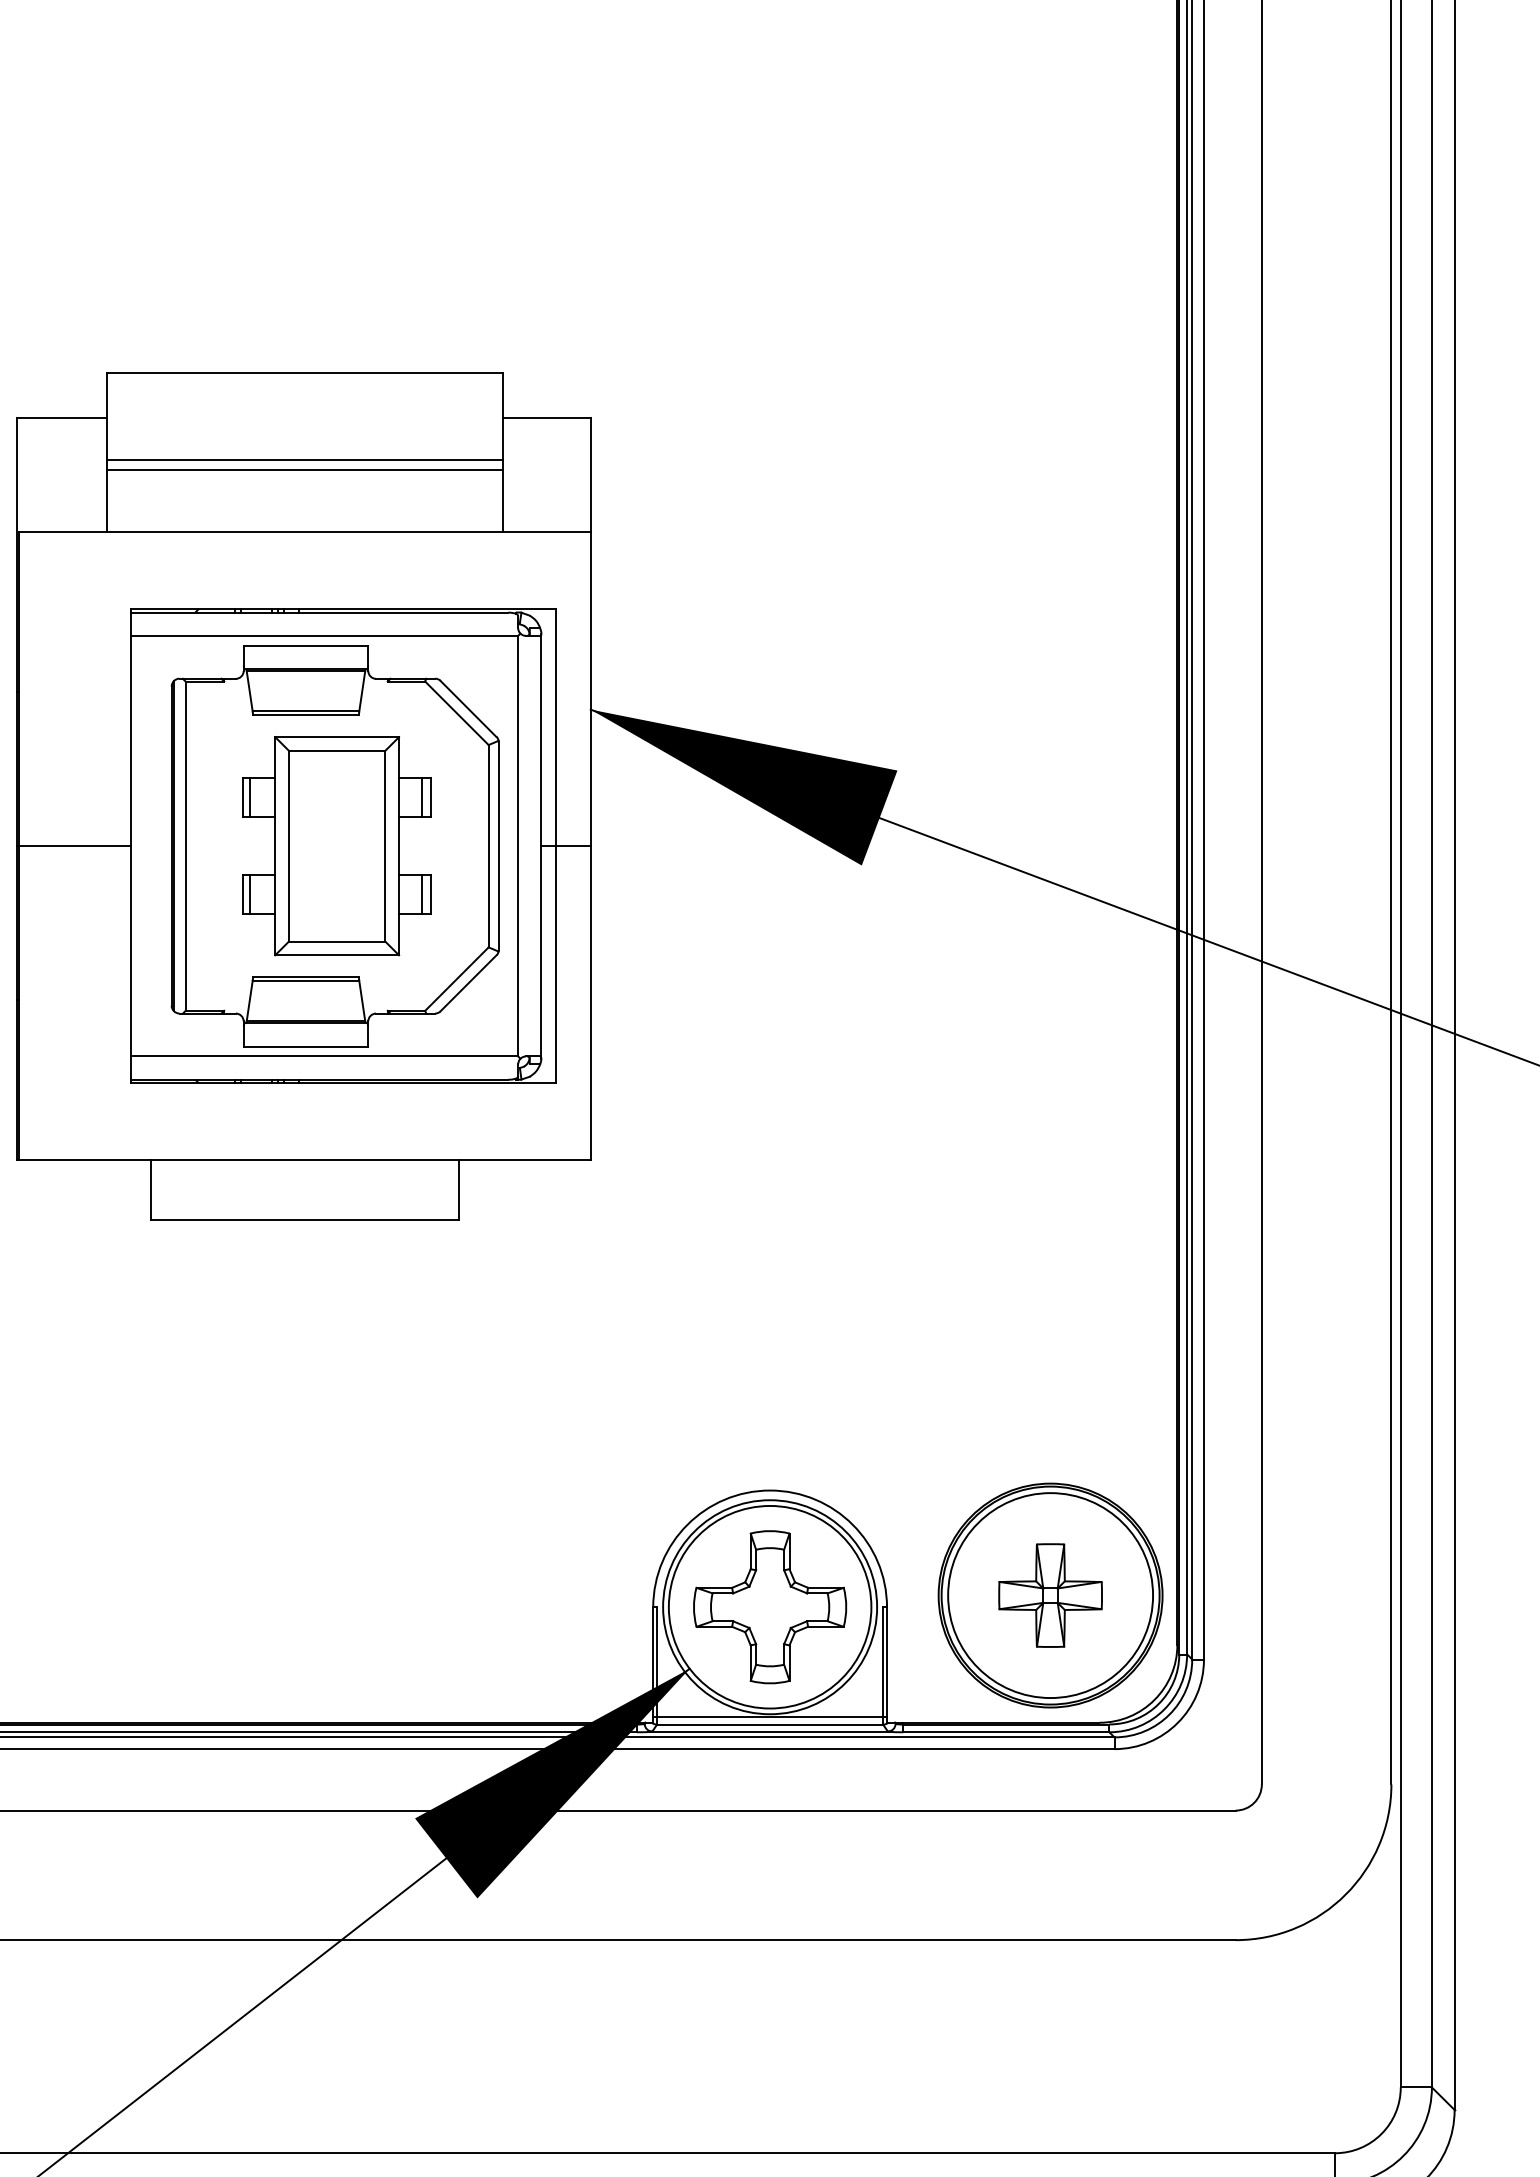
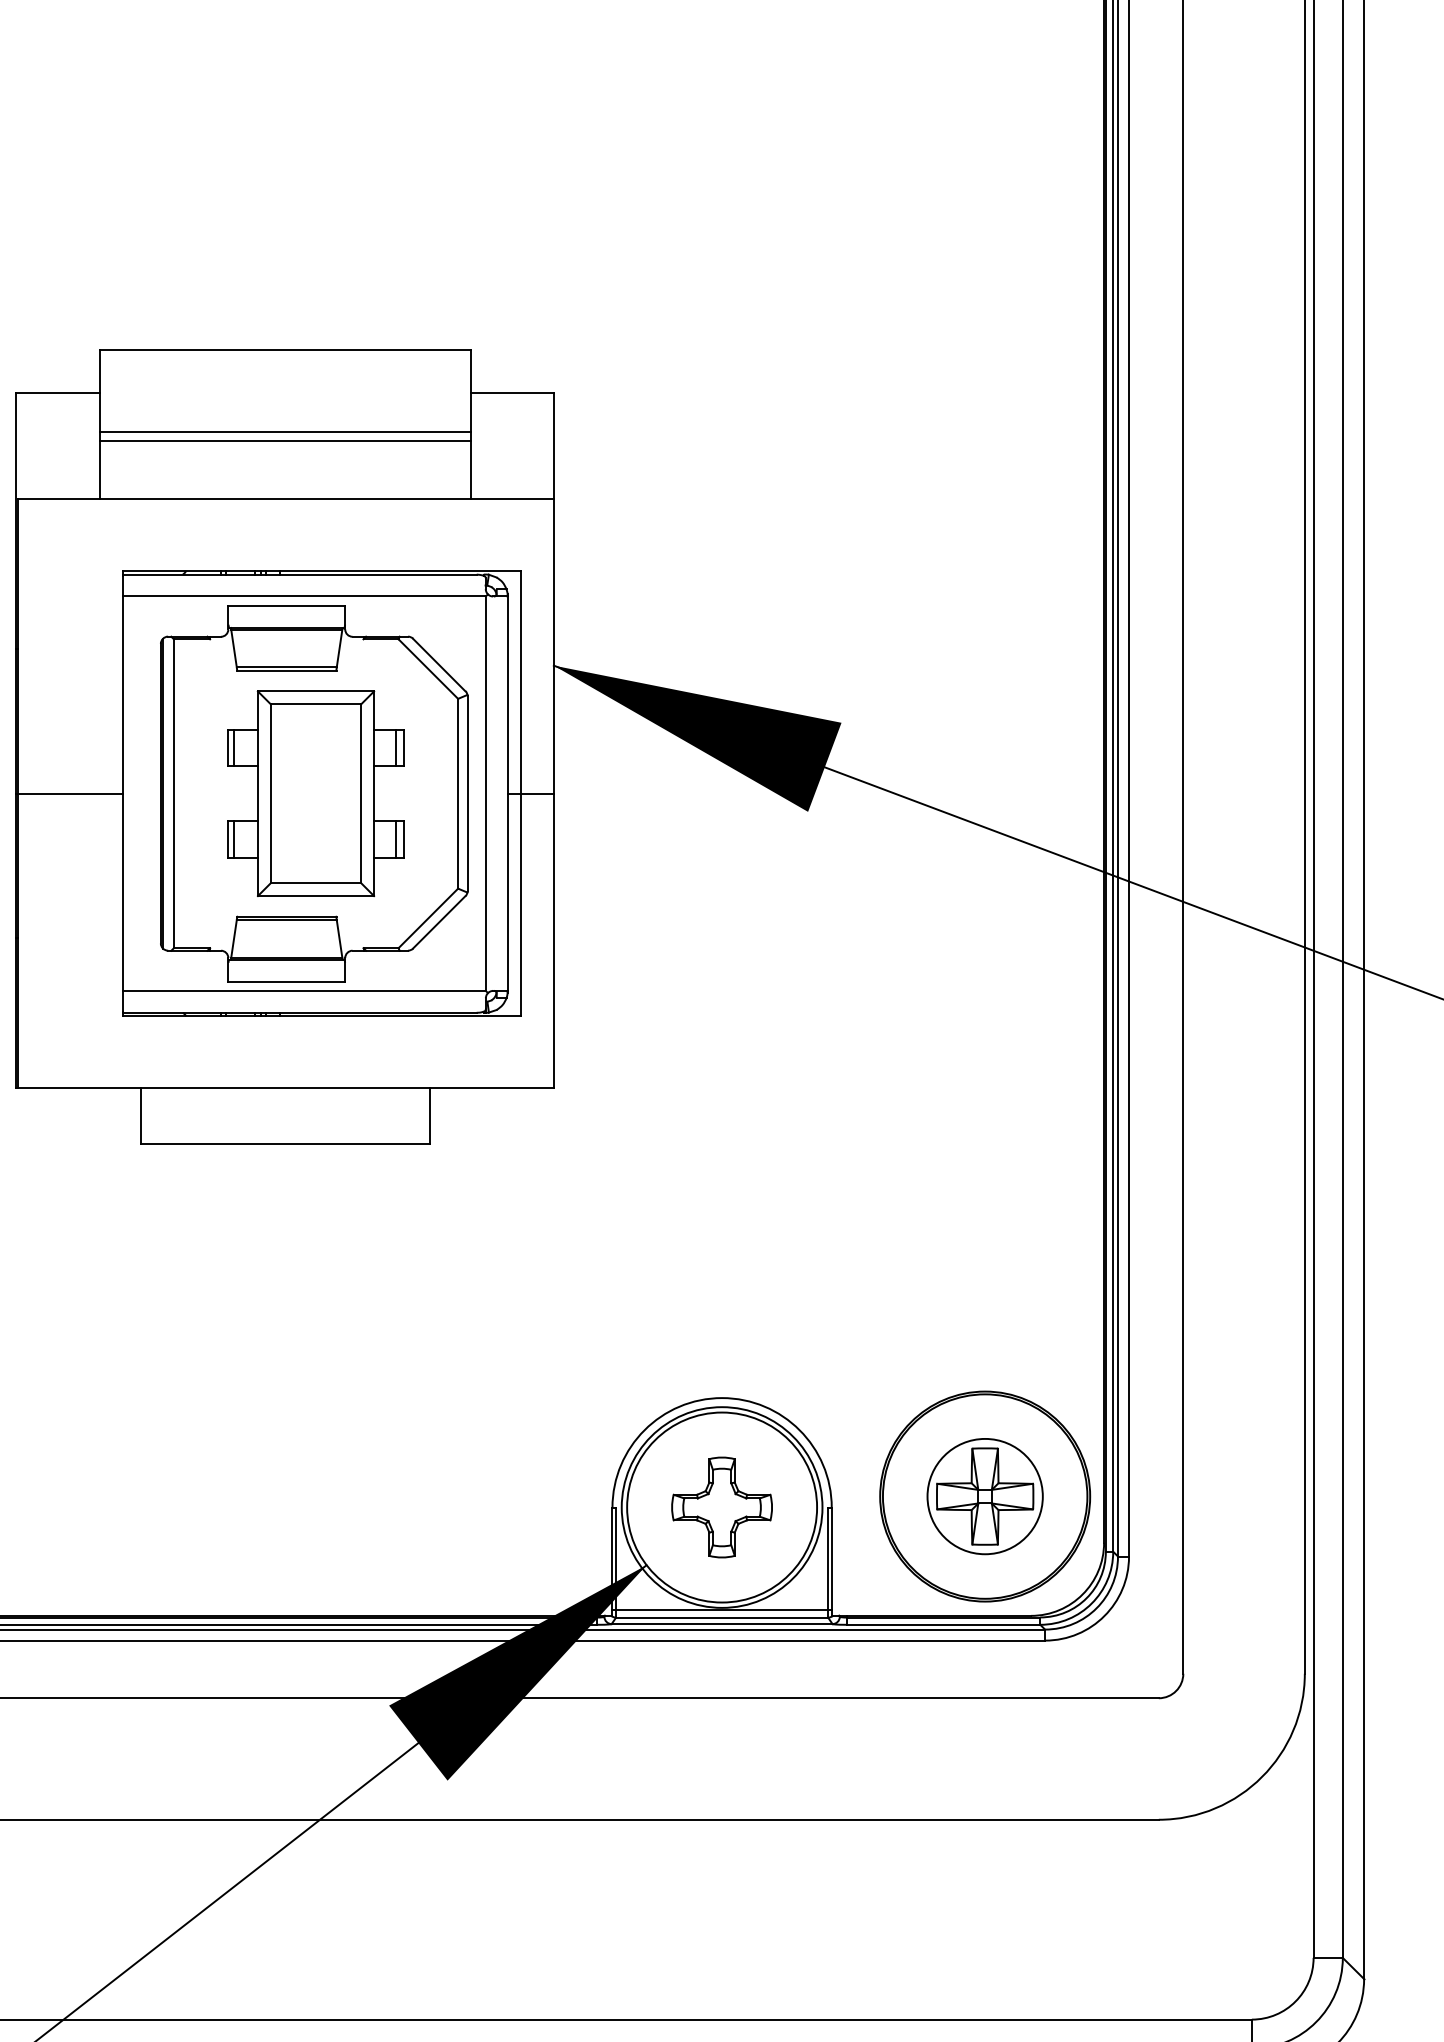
circle: (1050, 1595) -> (985, 1496), size x0.6
part: (769, 1607) -> (721, 1507), size x0.7

